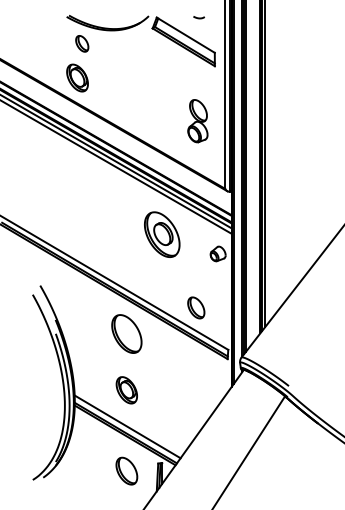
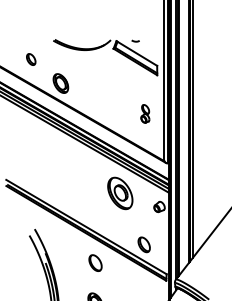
curve: (198, 17) -> (135, 41), moved
part: (82, 43) -> (31, 59), moved
part: (197, 121) -> (145, 114), size x0.6
part: (126, 333) -> (95, 262), size x0.6

